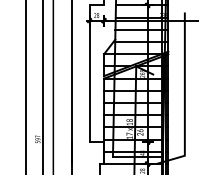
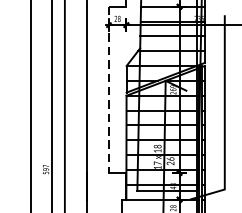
line: (89, 74) -> (108, 90), solid -> dashed

